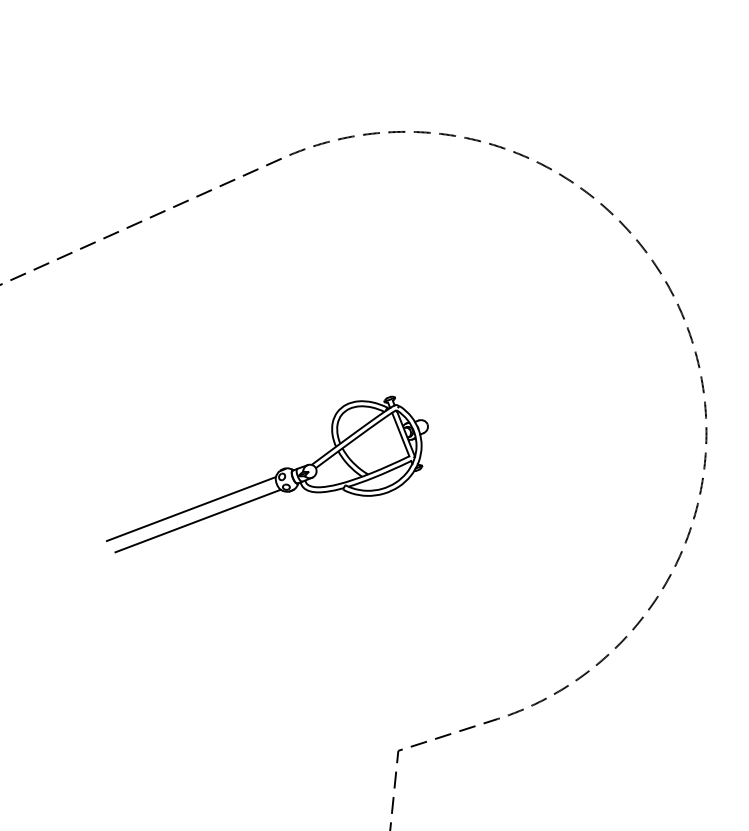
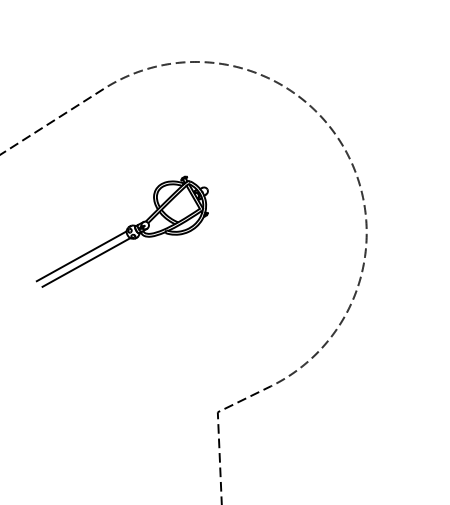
part: (267, 475) -> (121, 231), moved

